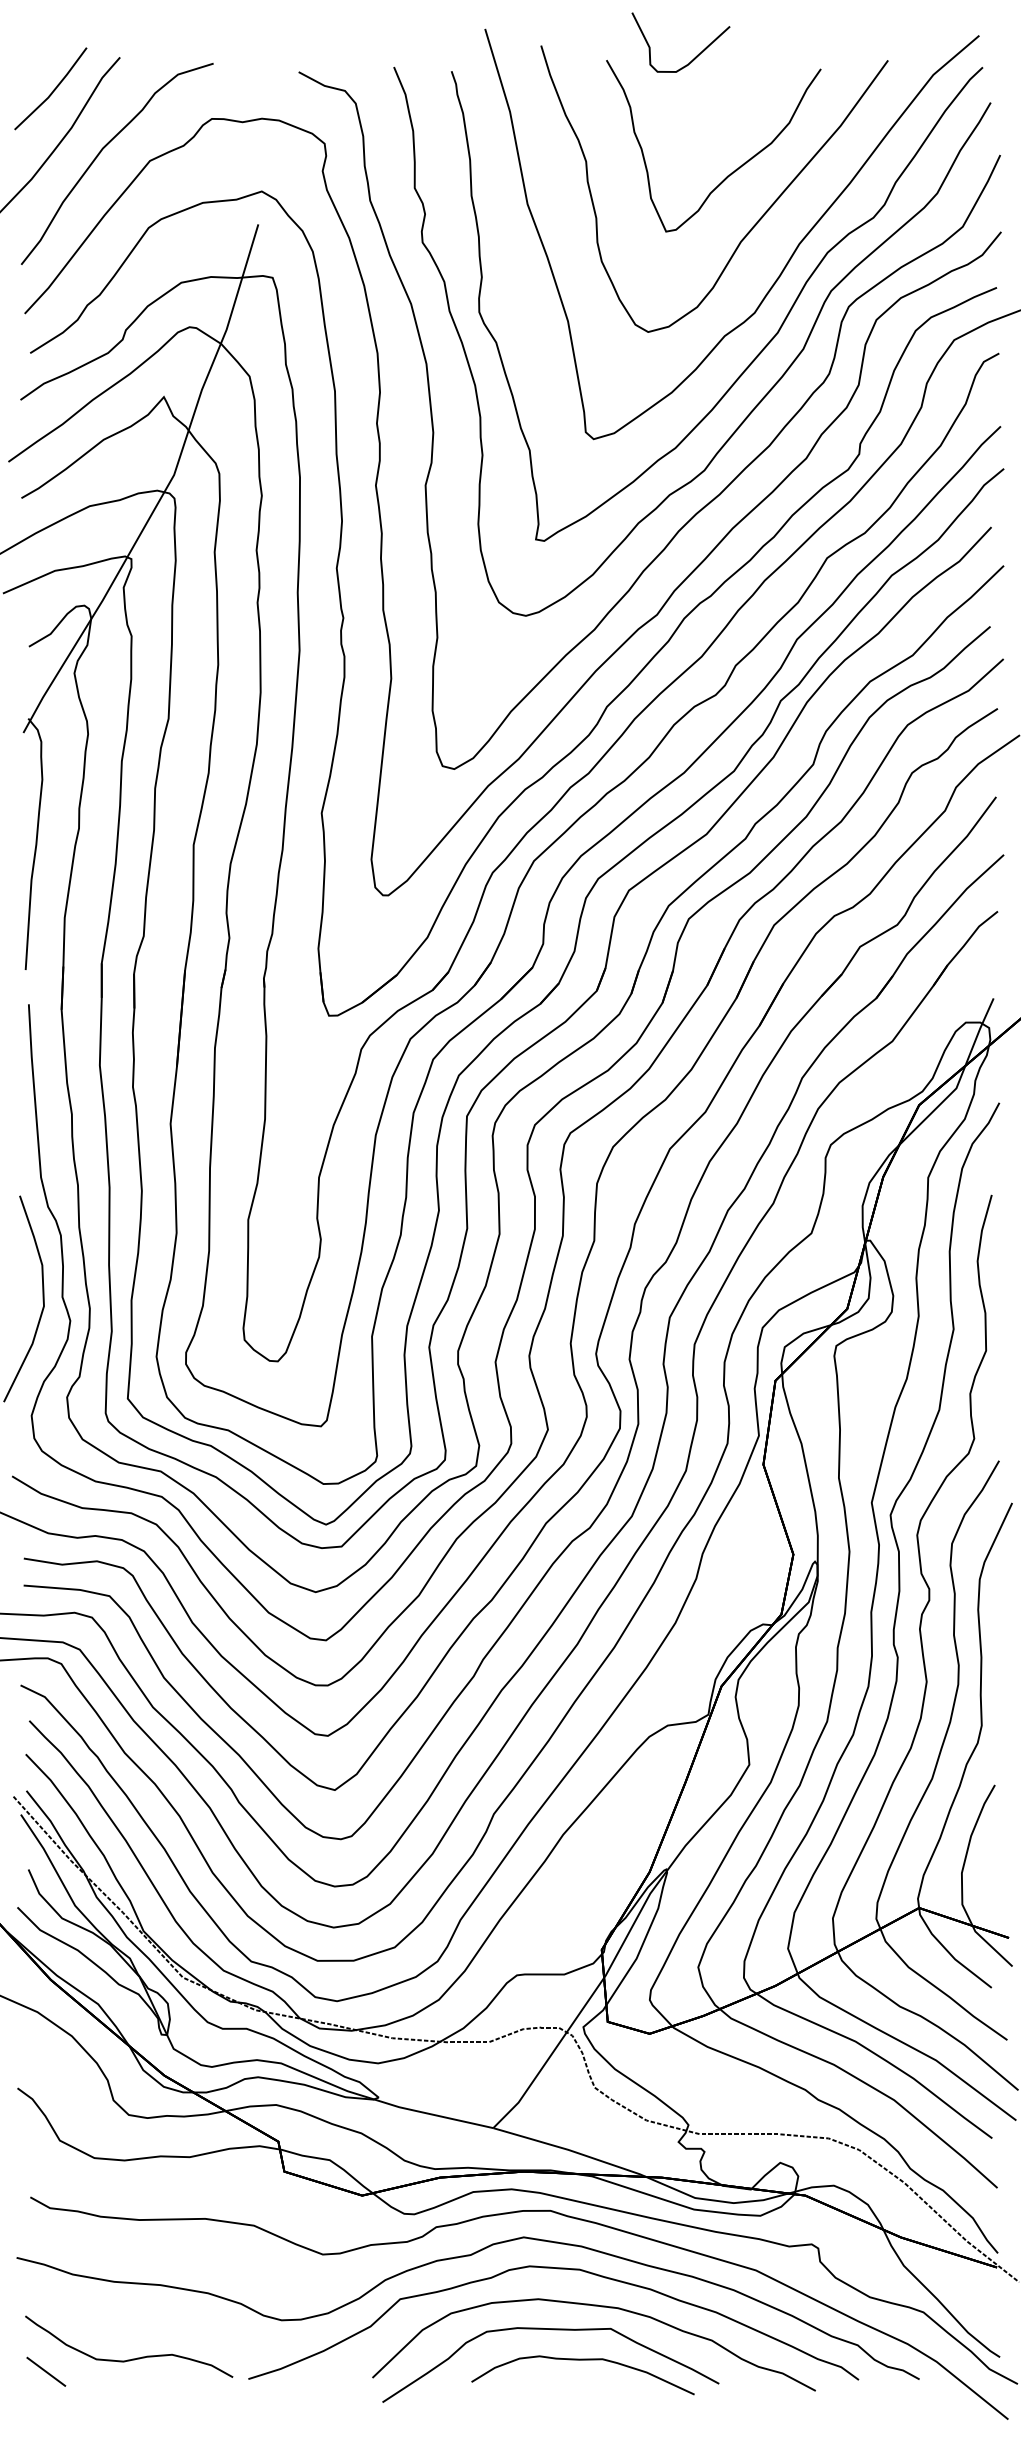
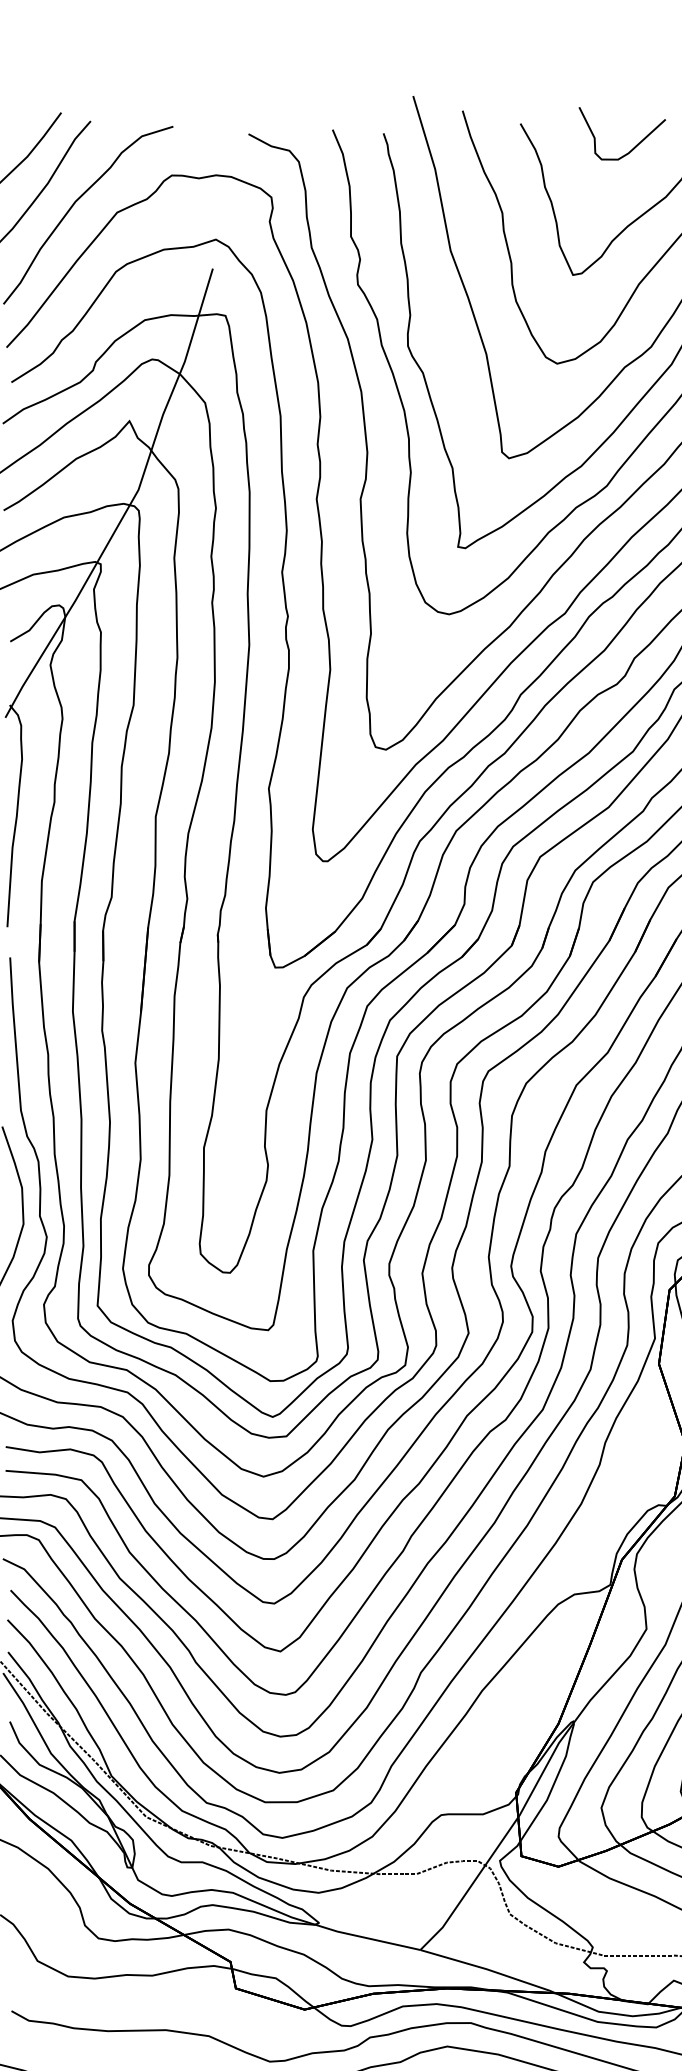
part: (695, 56) -> (635, 145), moved

